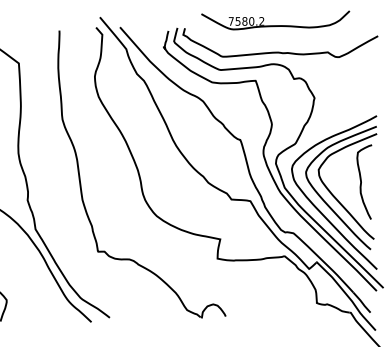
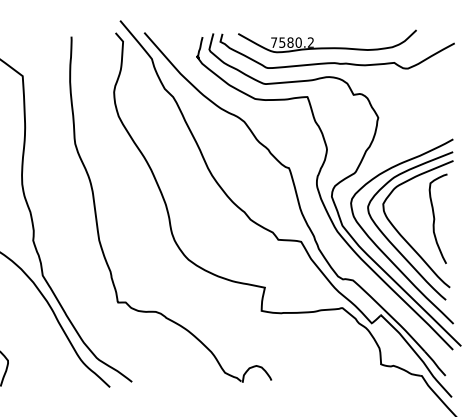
part: (275, 20) -> (327, 41), moved

